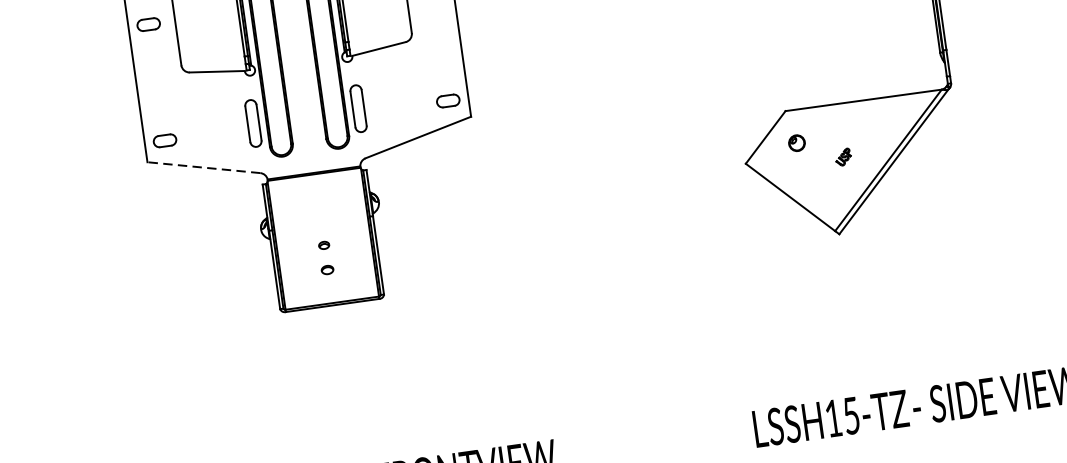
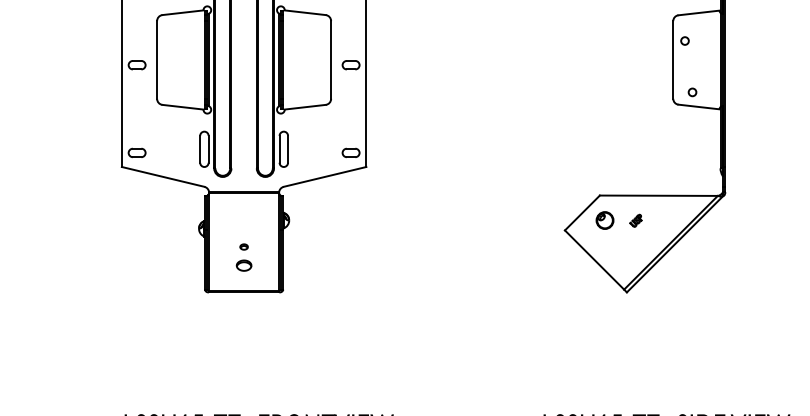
part: (796, 143) -> (604, 220), size x1.43
part: (842, 156) -> (635, 220), moved
line: (203, 167) -> (162, 176), dashed -> solid
part: (326, 270) -> (243, 265), size x1.67

